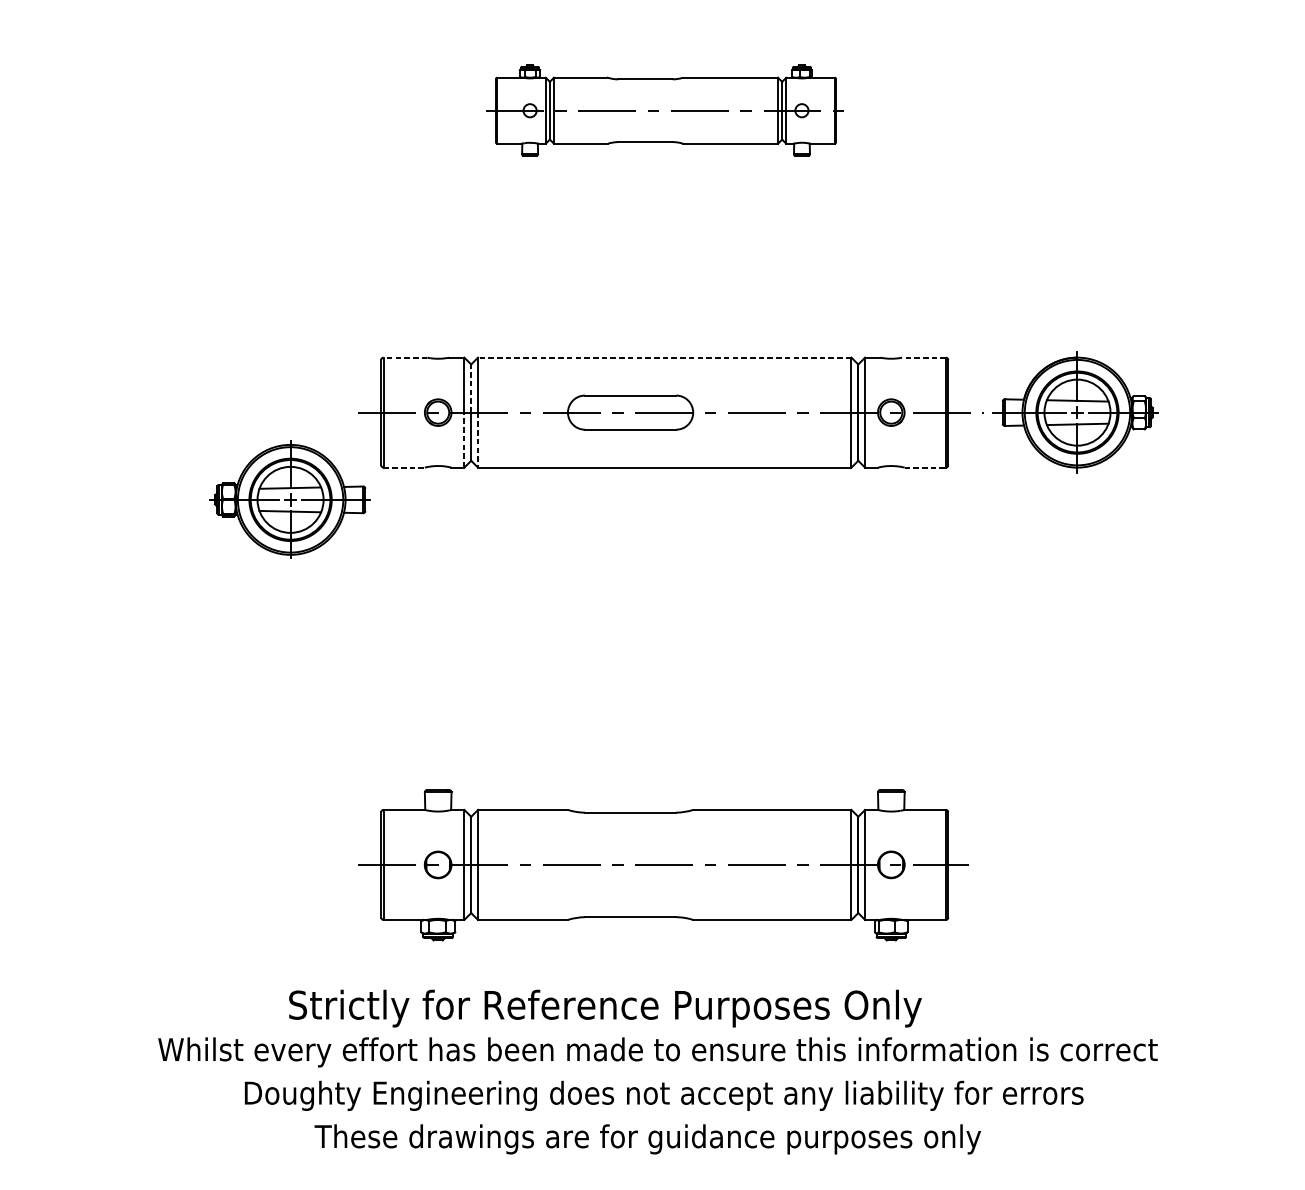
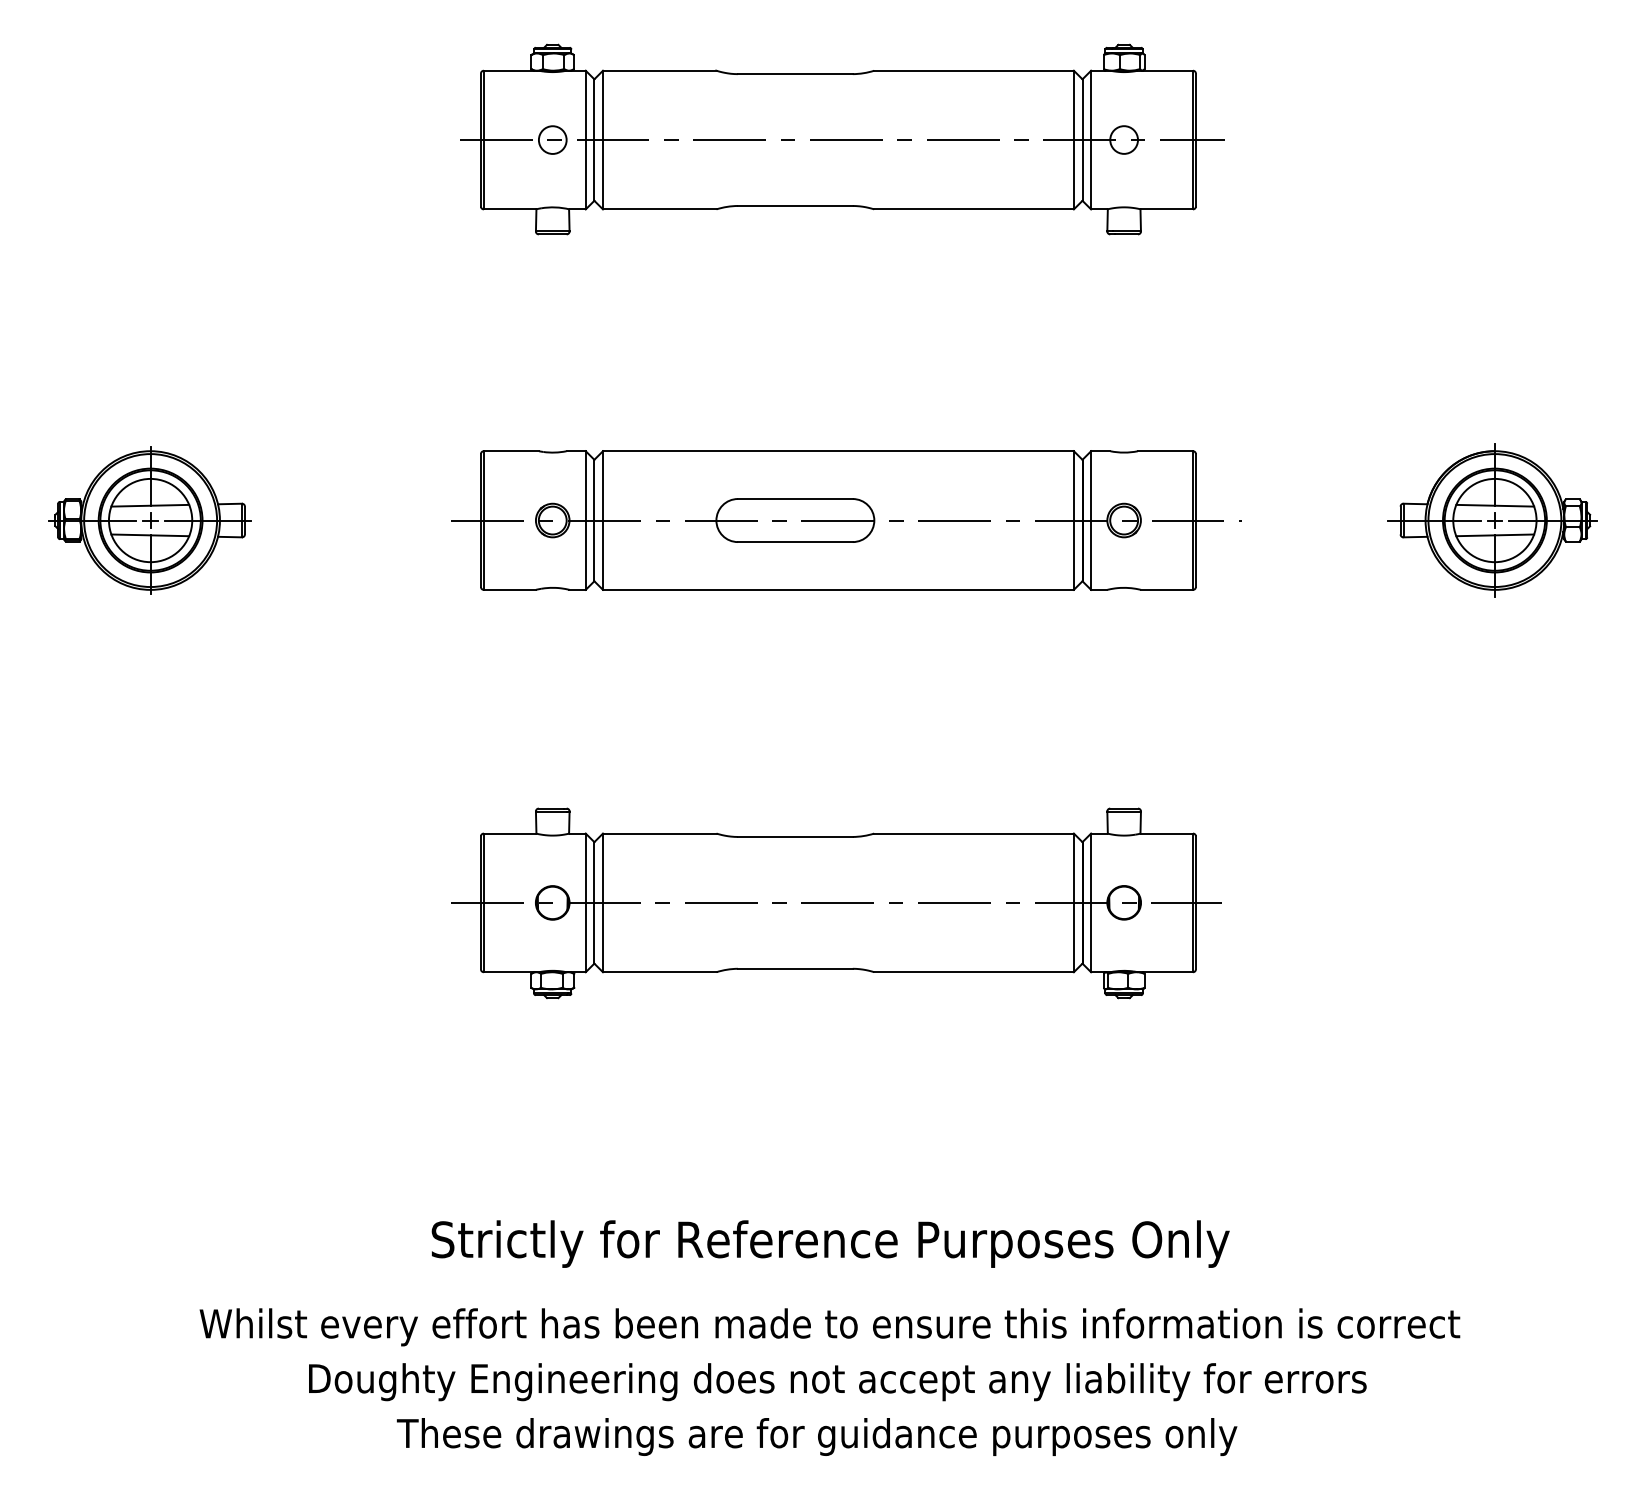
part: (667, 110) -> (842, 139), size x1.67
line: (405, 357) -> (511, 451), dashed -> solid
line: (663, 357) -> (837, 451), dashed -> solid
line: (924, 357) -> (1165, 451), dashed -> solid
line: (471, 388) -> (594, 489), dashed -> solid
part: (1075, 412) -> (1492, 520), moved
line: (464, 440) -> (585, 555), dashed -> solid
line: (478, 440) -> (603, 555), dashed -> solid
line: (404, 467) -> (510, 589), dashed -> solid
line: (925, 467) -> (1167, 589), dashed -> solid
part: (289, 499) -> (149, 520), moved
part: (663, 865) -> (836, 903), moved
text: (605, 1008) -> (830, 1243), moved

